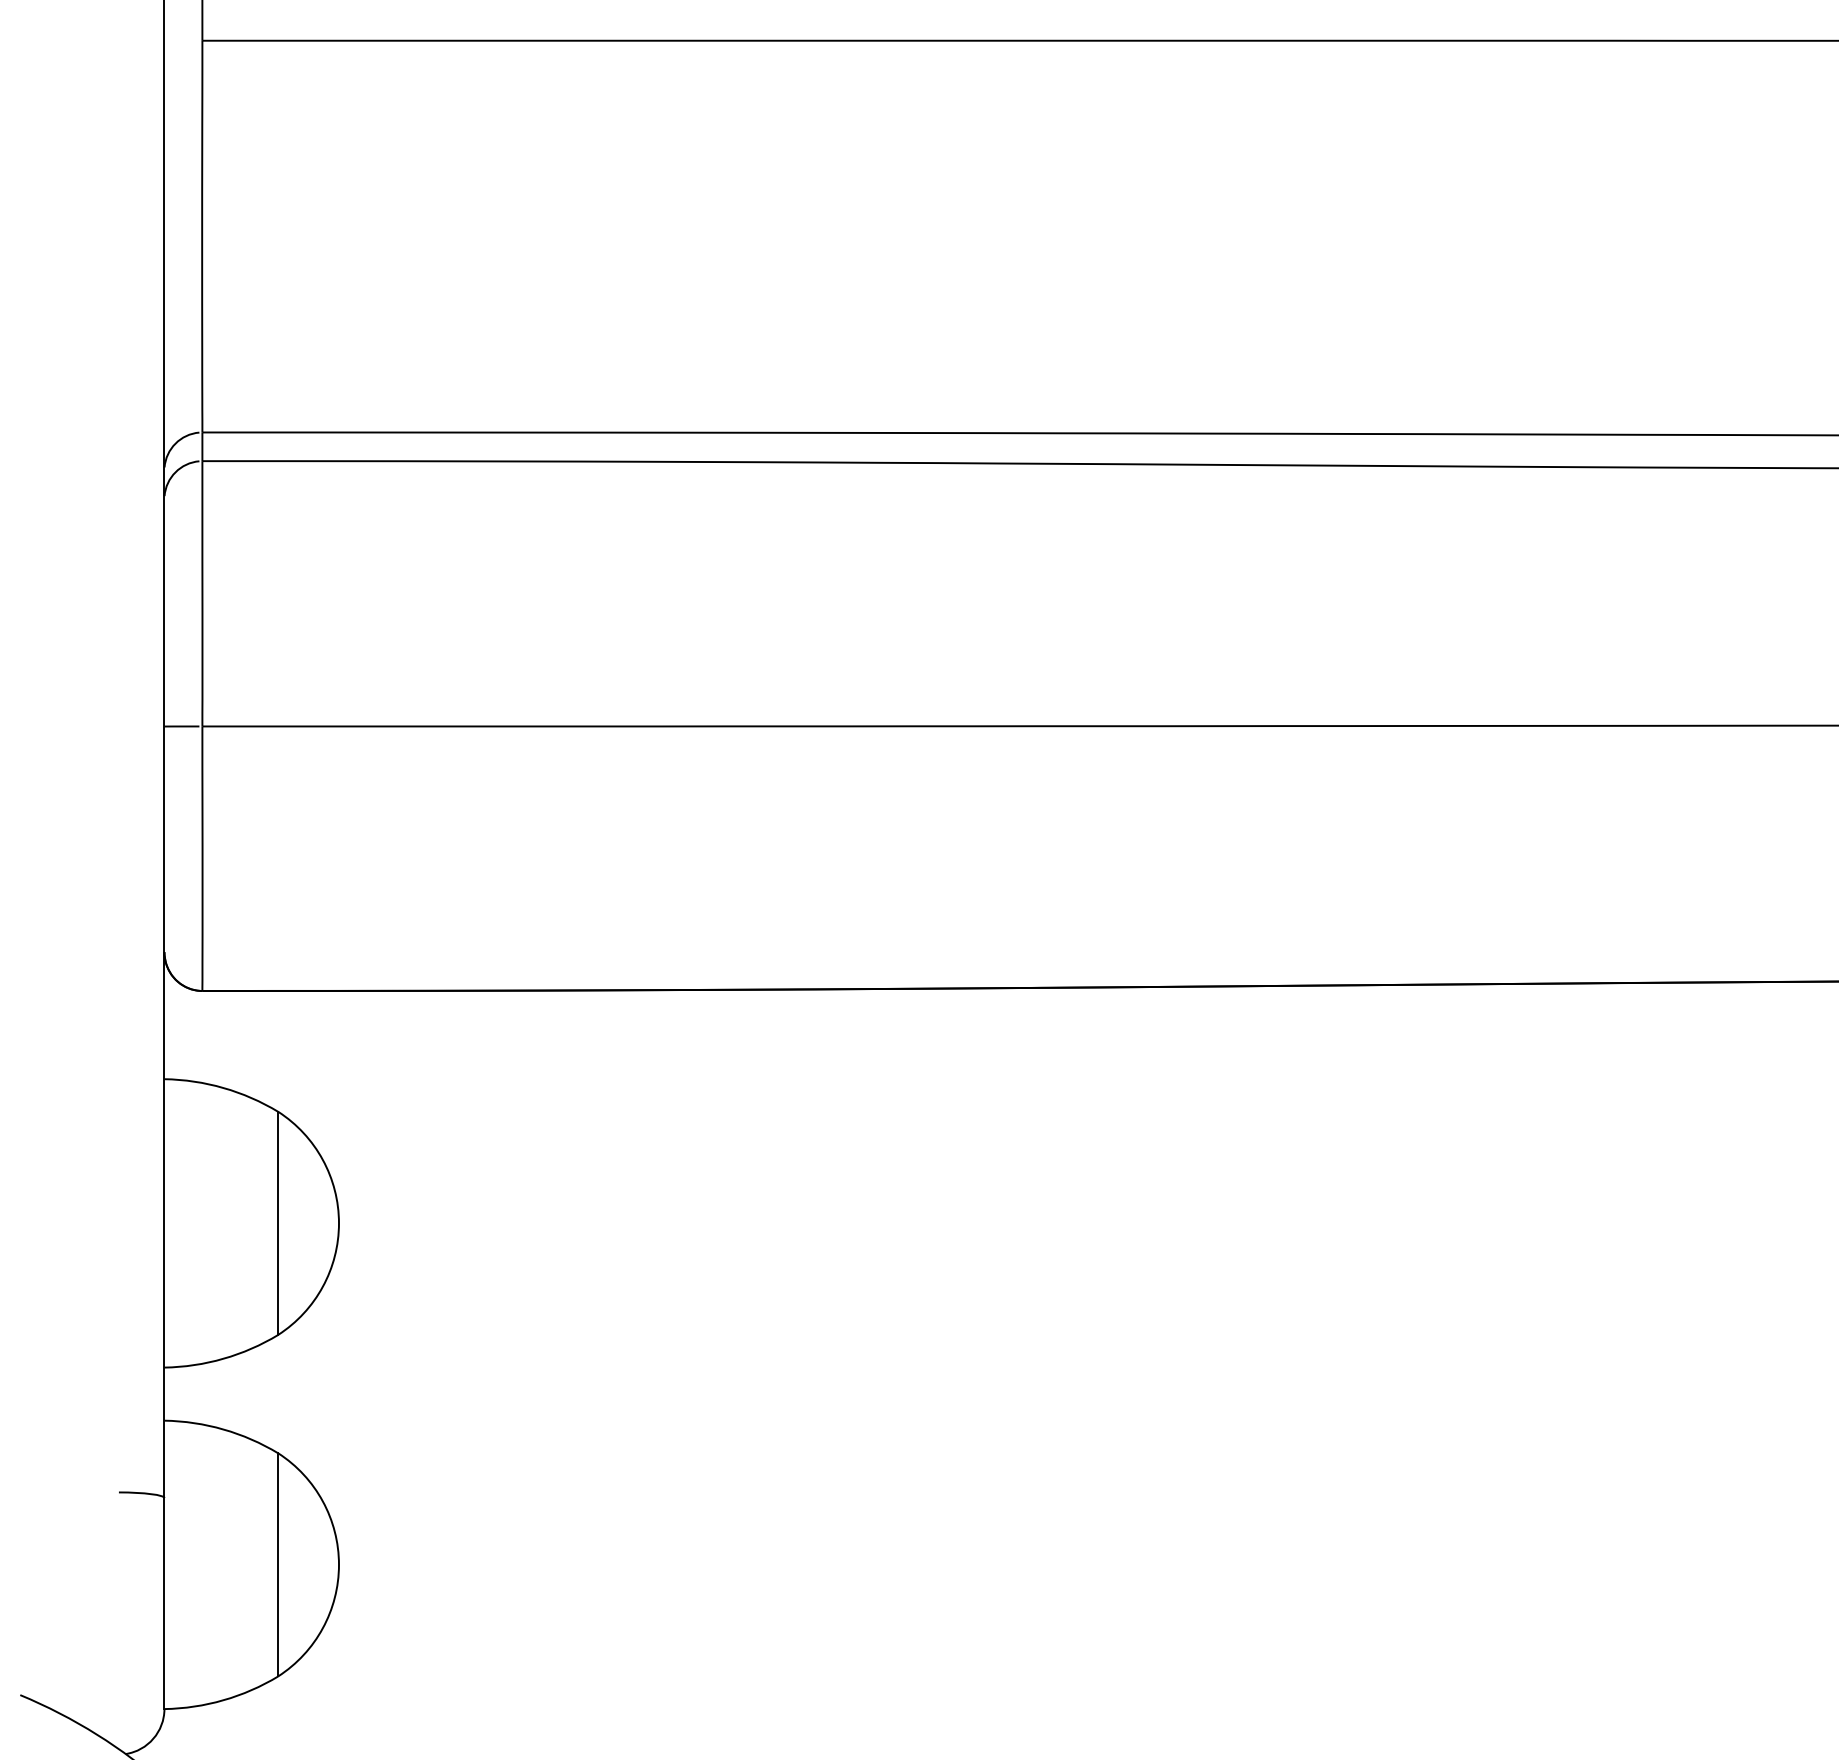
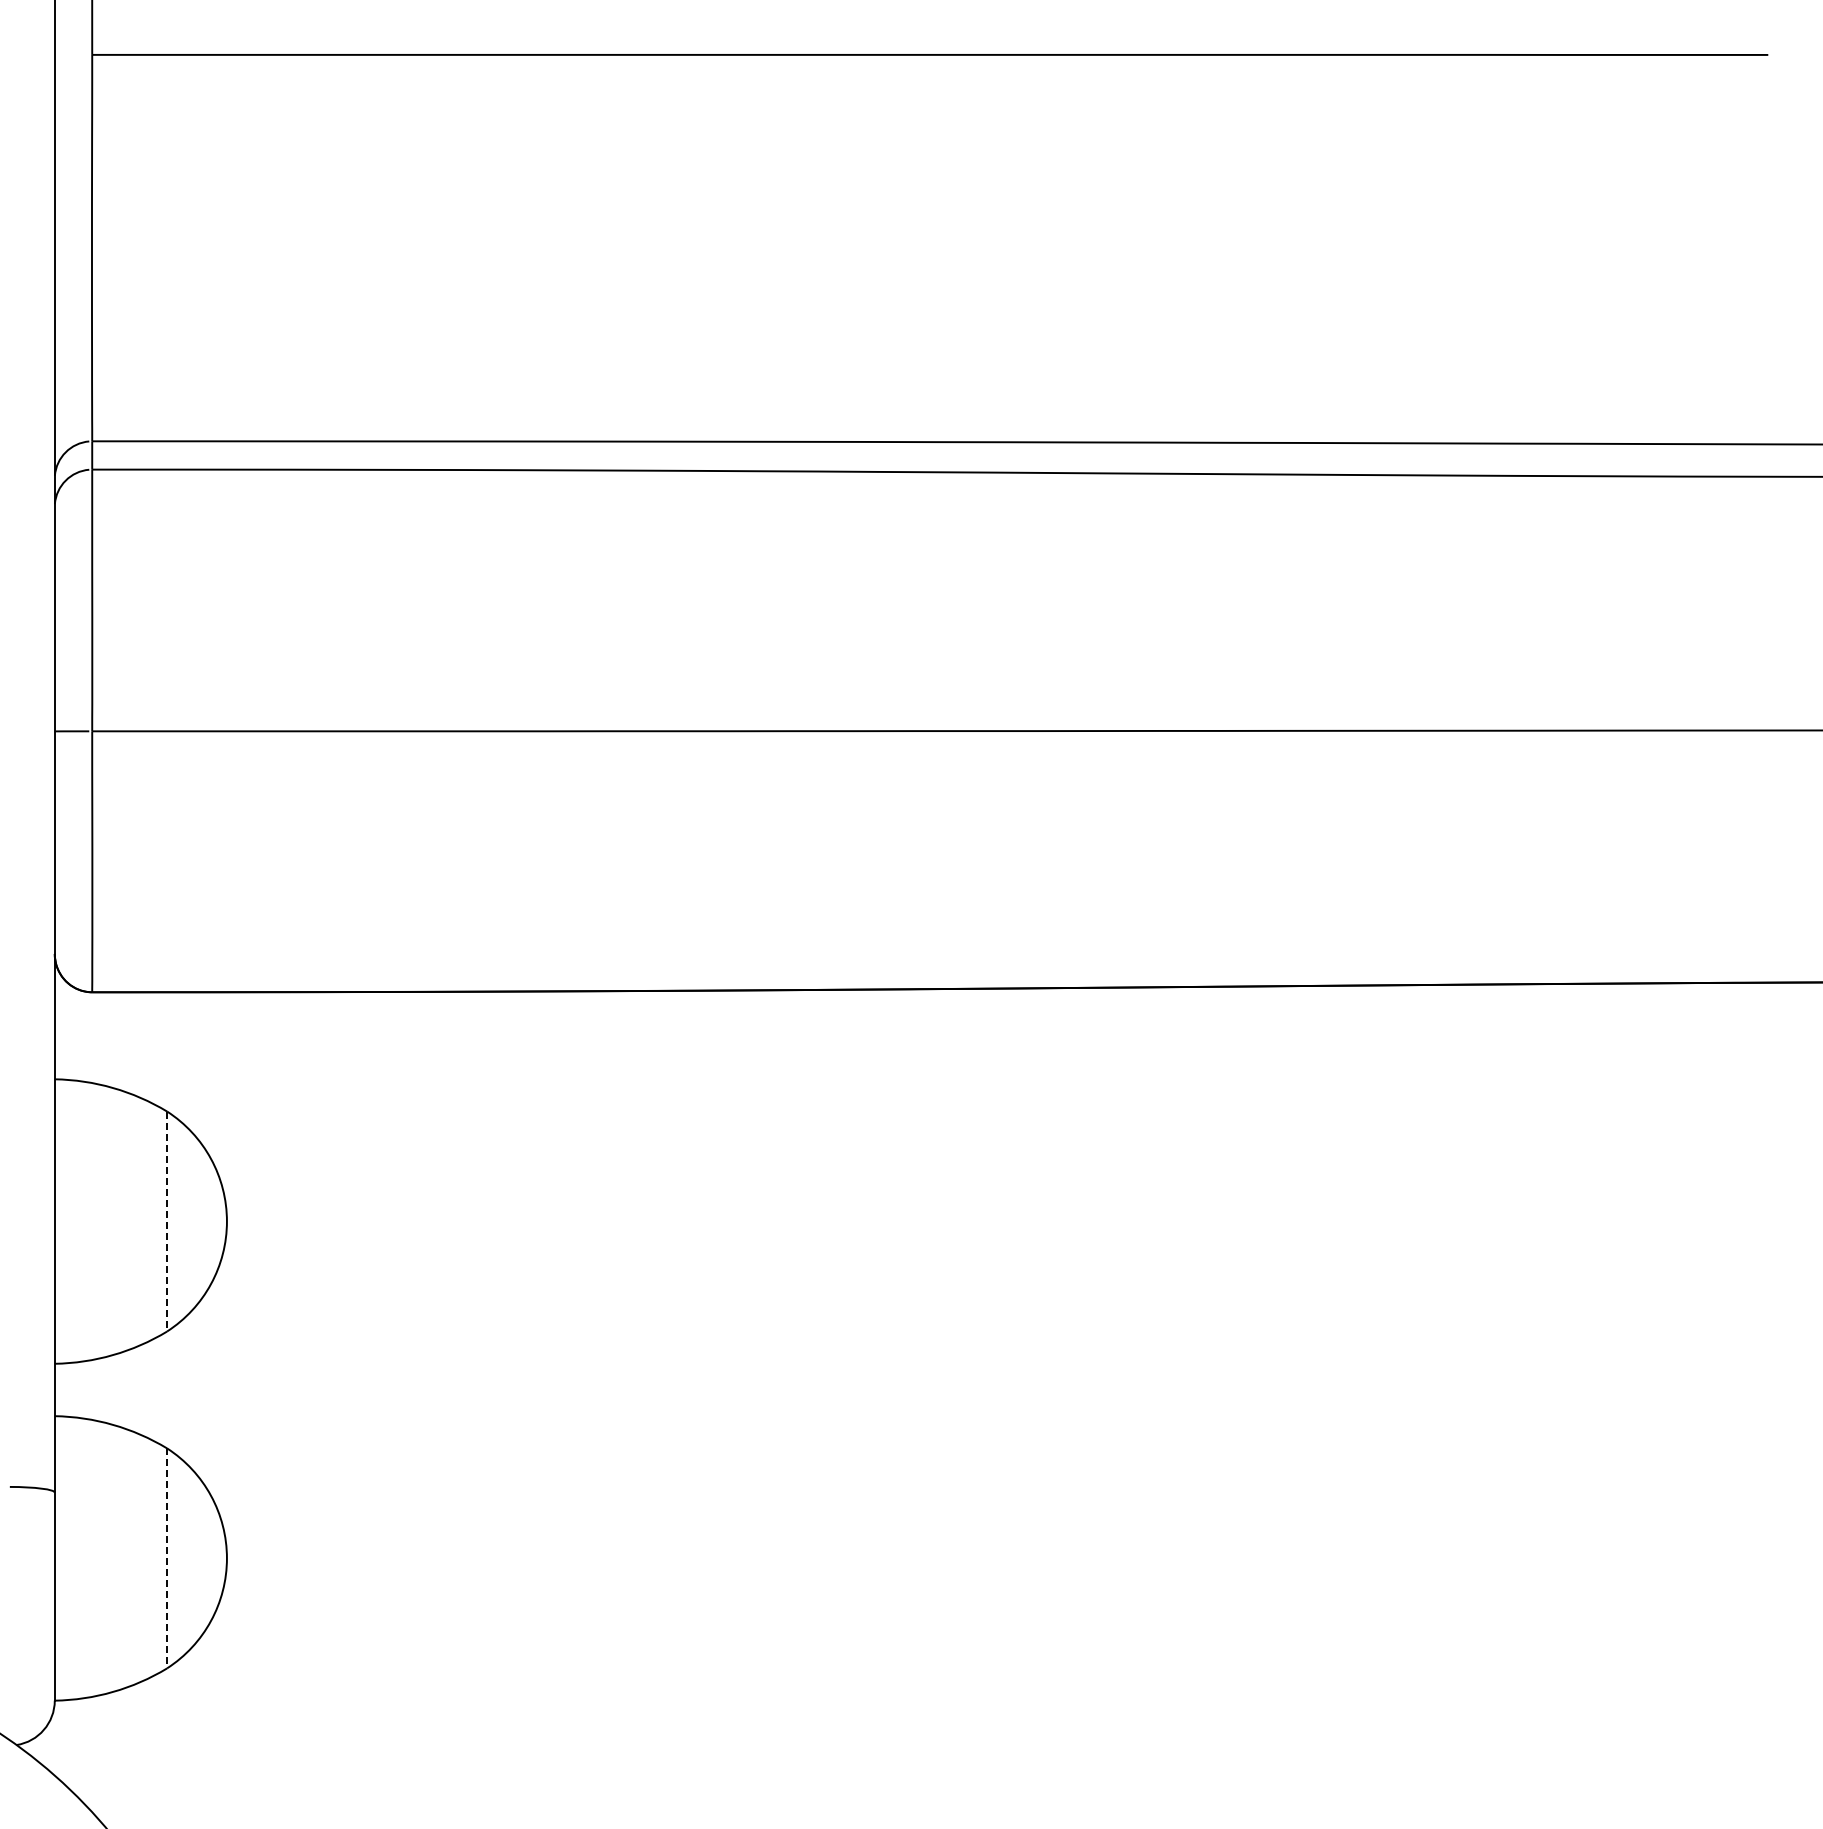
line: (278, 1224) -> (167, 1222), solid -> dashed
line: (278, 1564) -> (167, 1558), solid -> dashed

